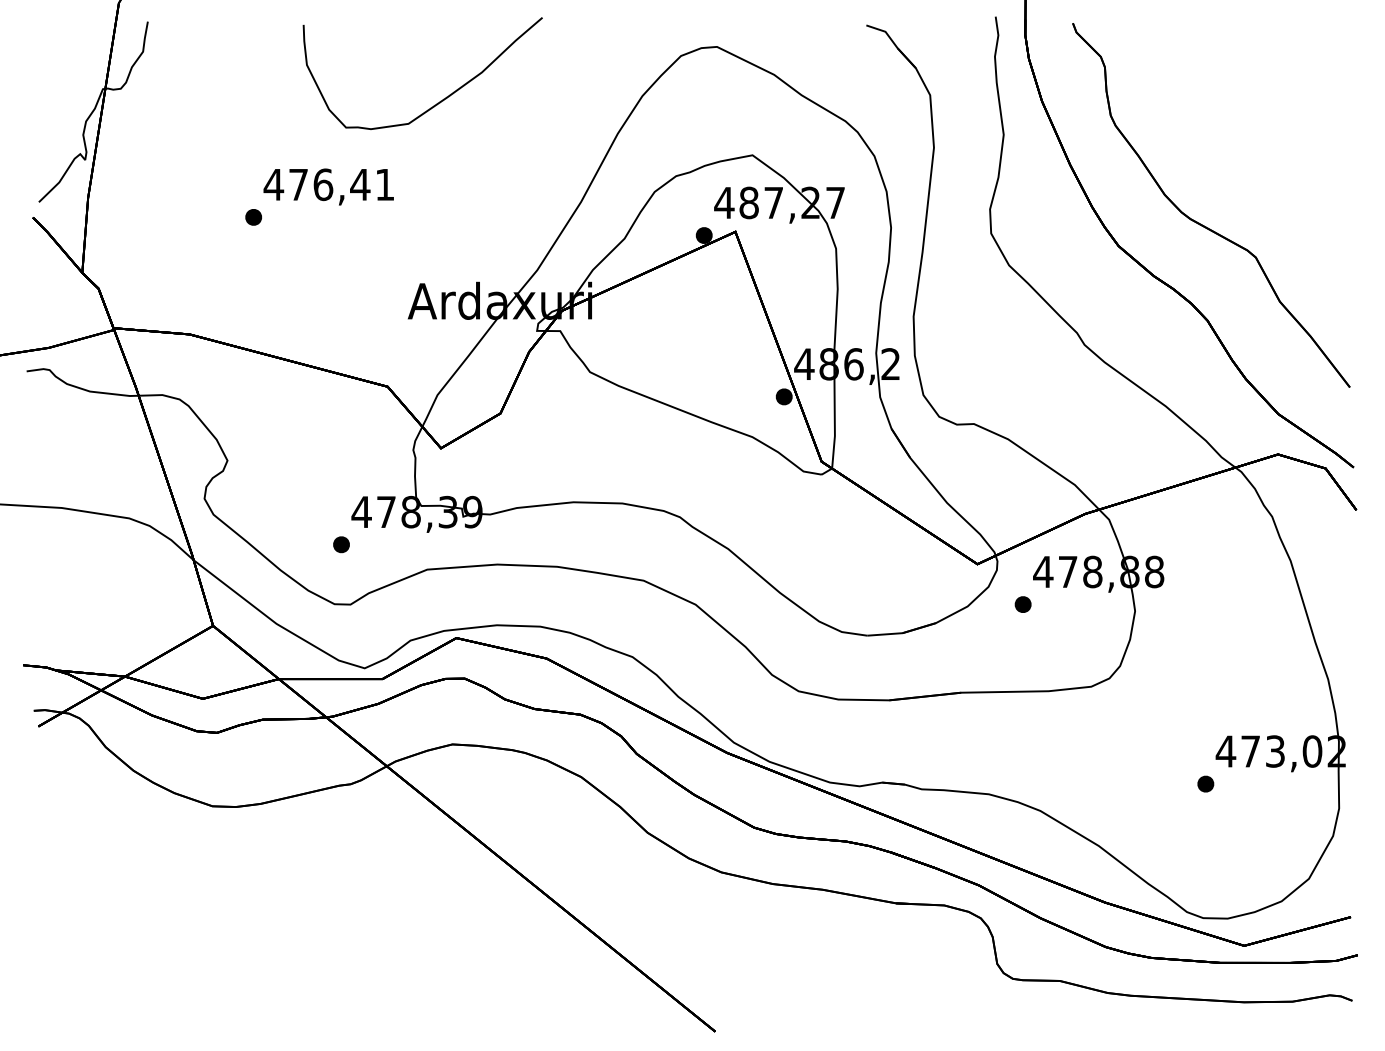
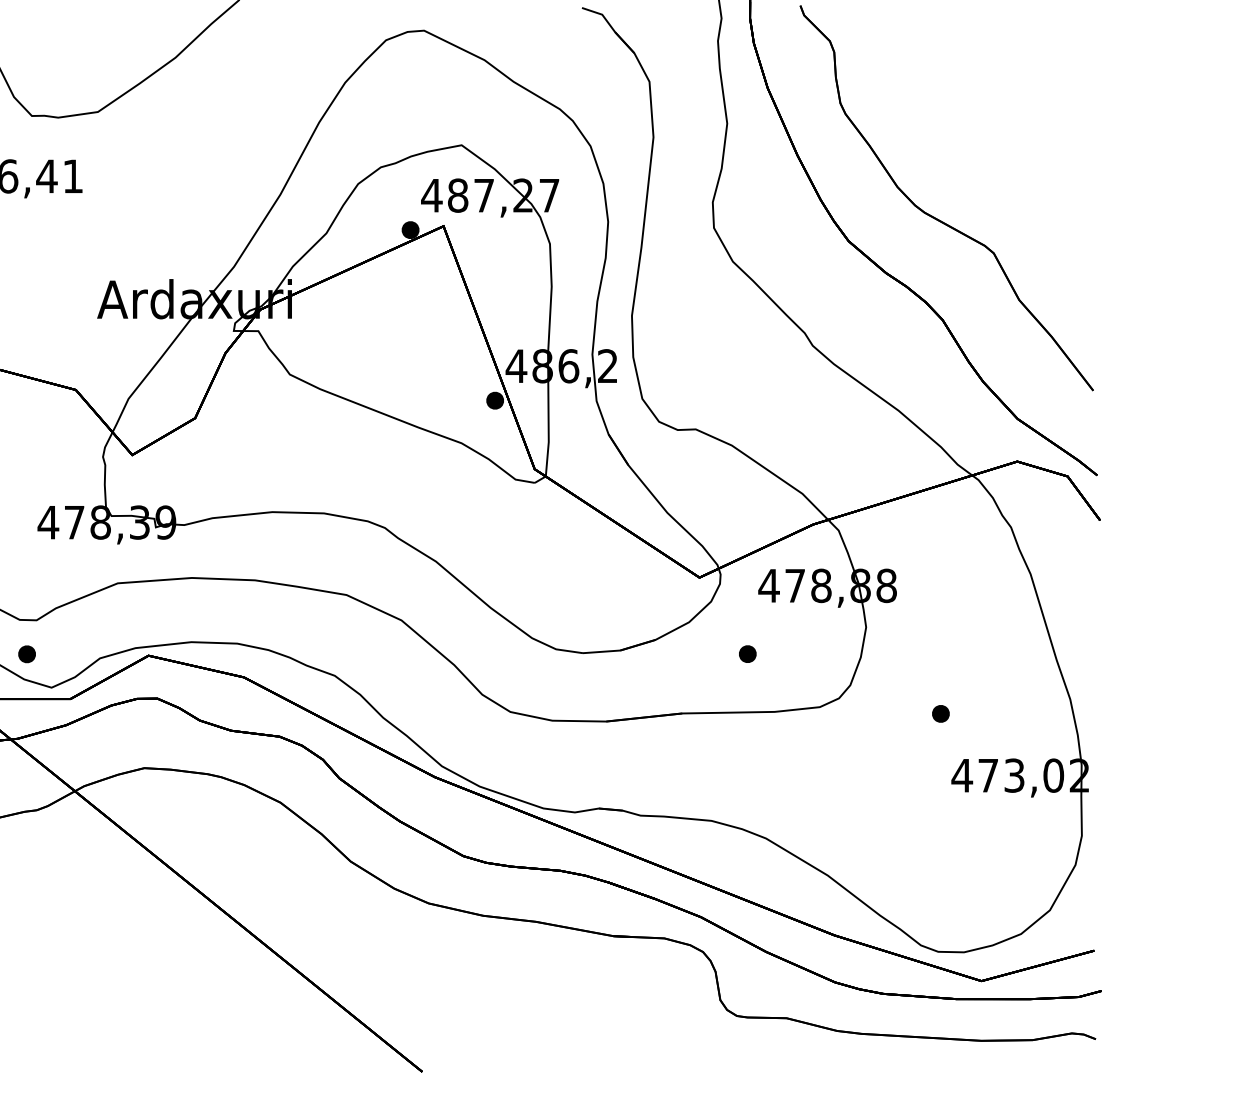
part: (341, 544) -> (27, 654), moved
part: (1022, 604) -> (747, 654), moved
part: (1205, 783) -> (940, 713), moved

